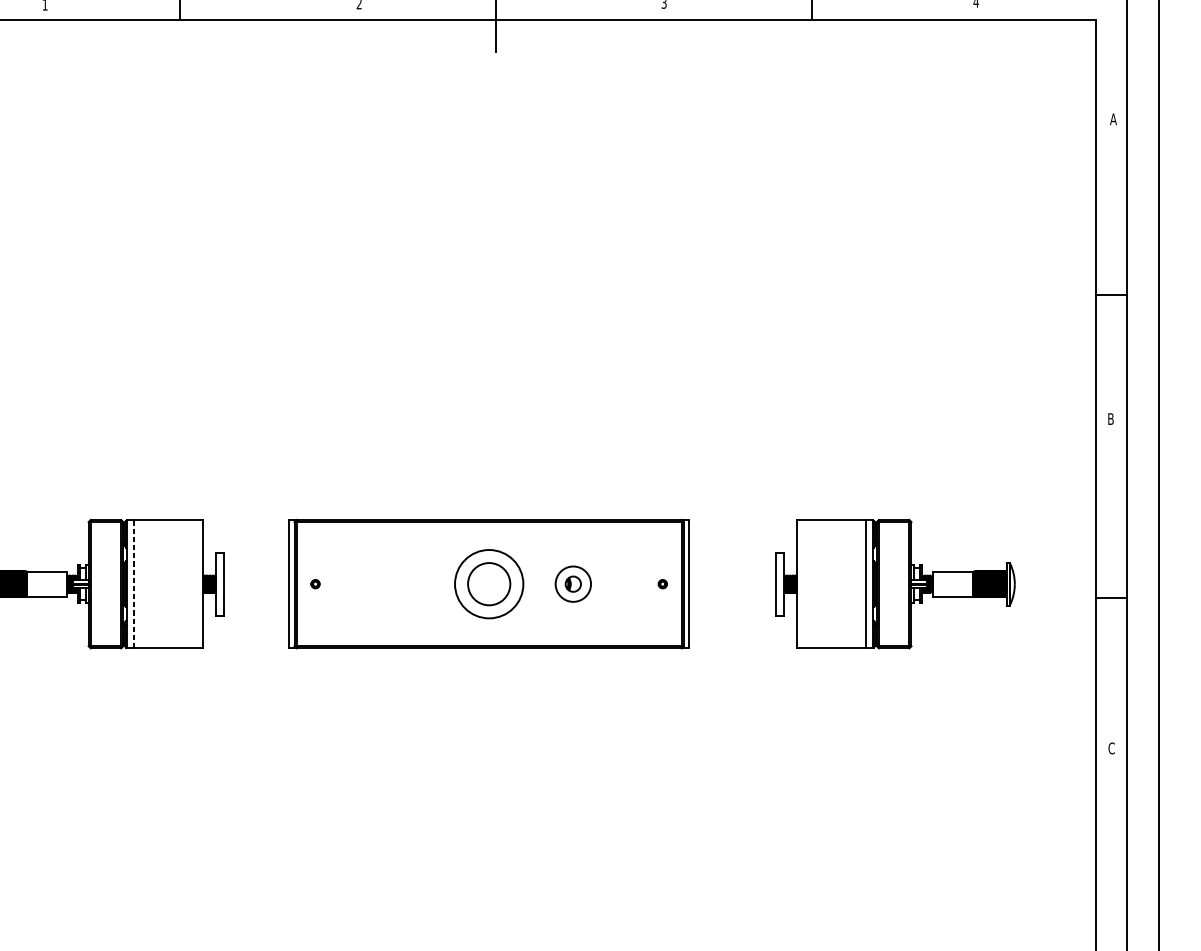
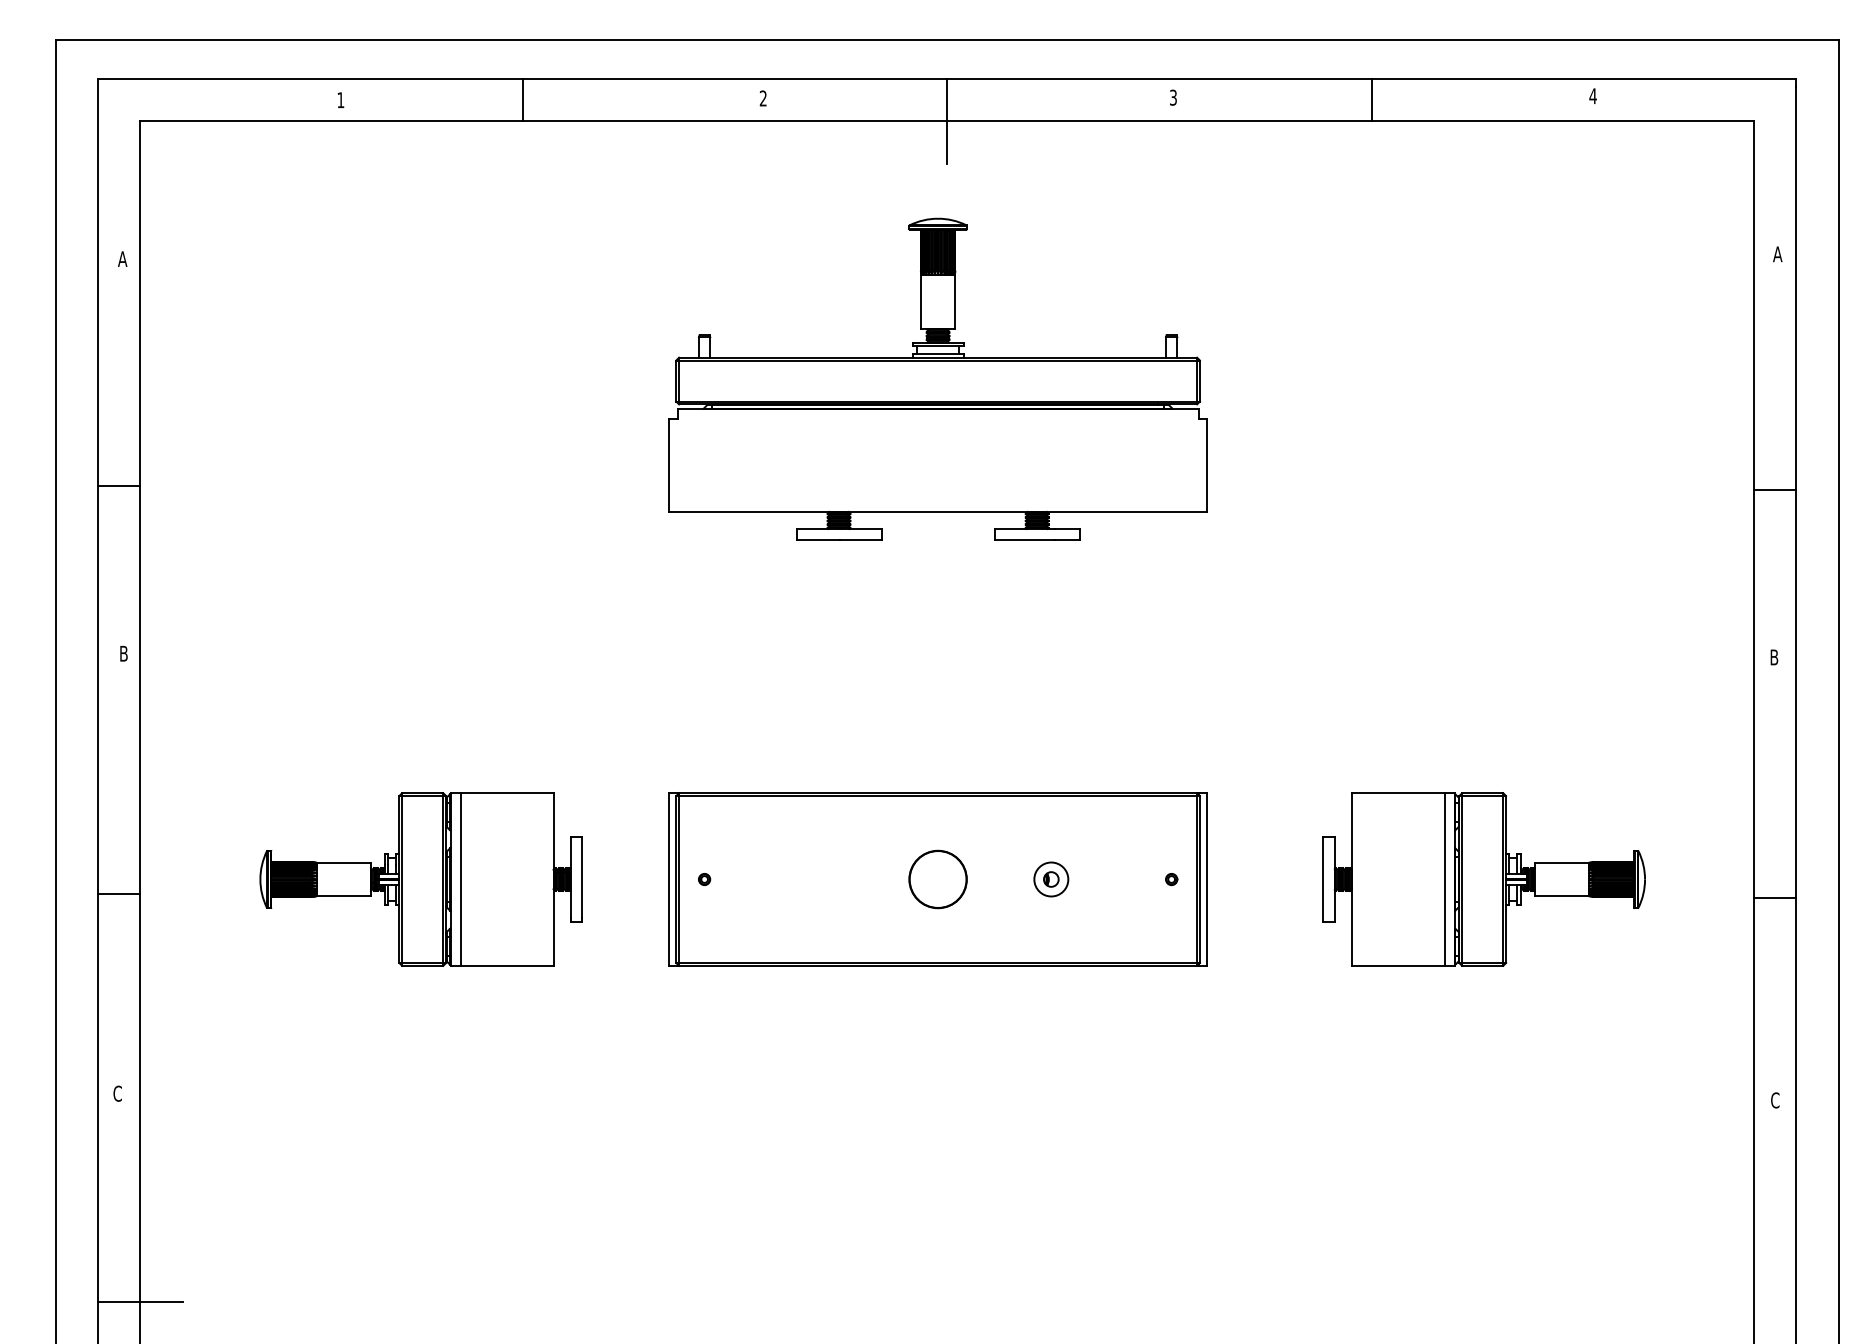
part: (488, 211) -> (937, 378), added
line: (134, 584) -> (460, 879), dashed -> solid
circle: (488, 584) -> (937, 879), size x0.62
part: (573, 584) -> (1051, 879), size x0.71

